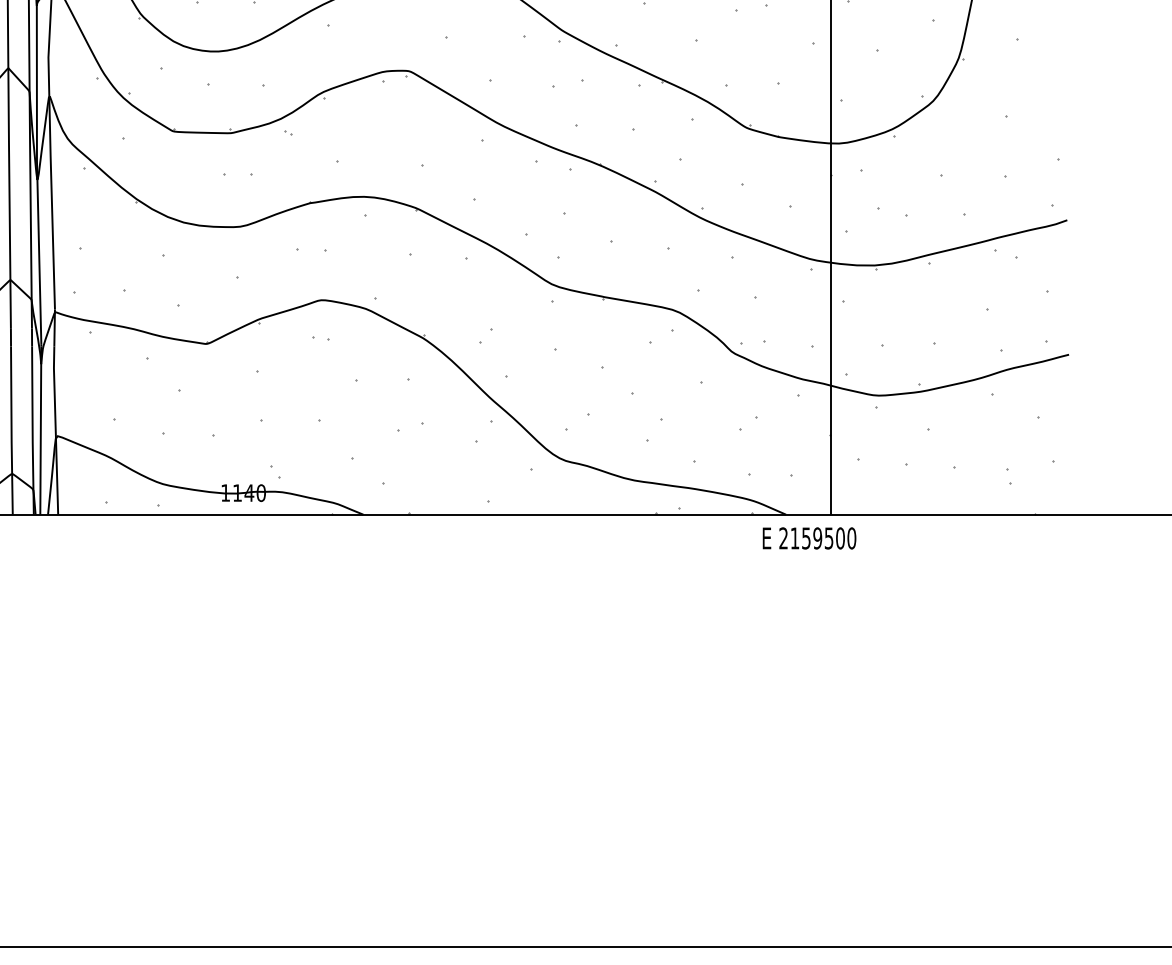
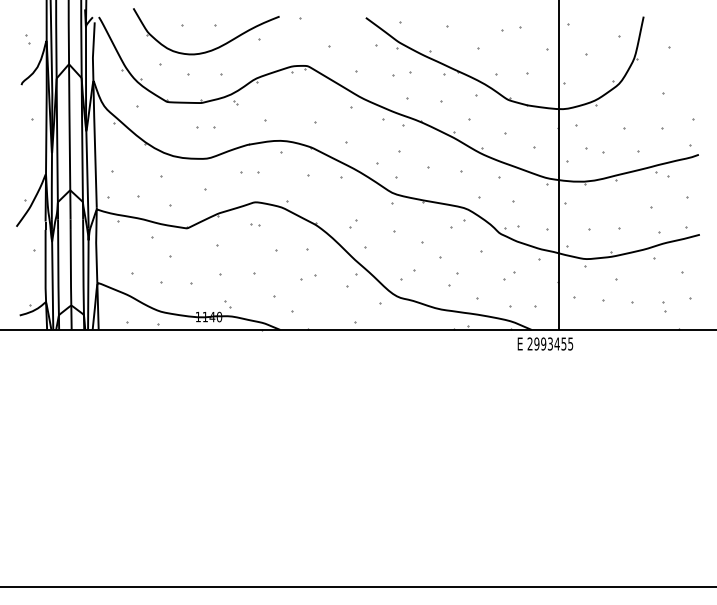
text: (822, 537) -> (553, 343), 2159500 -> 2993455

